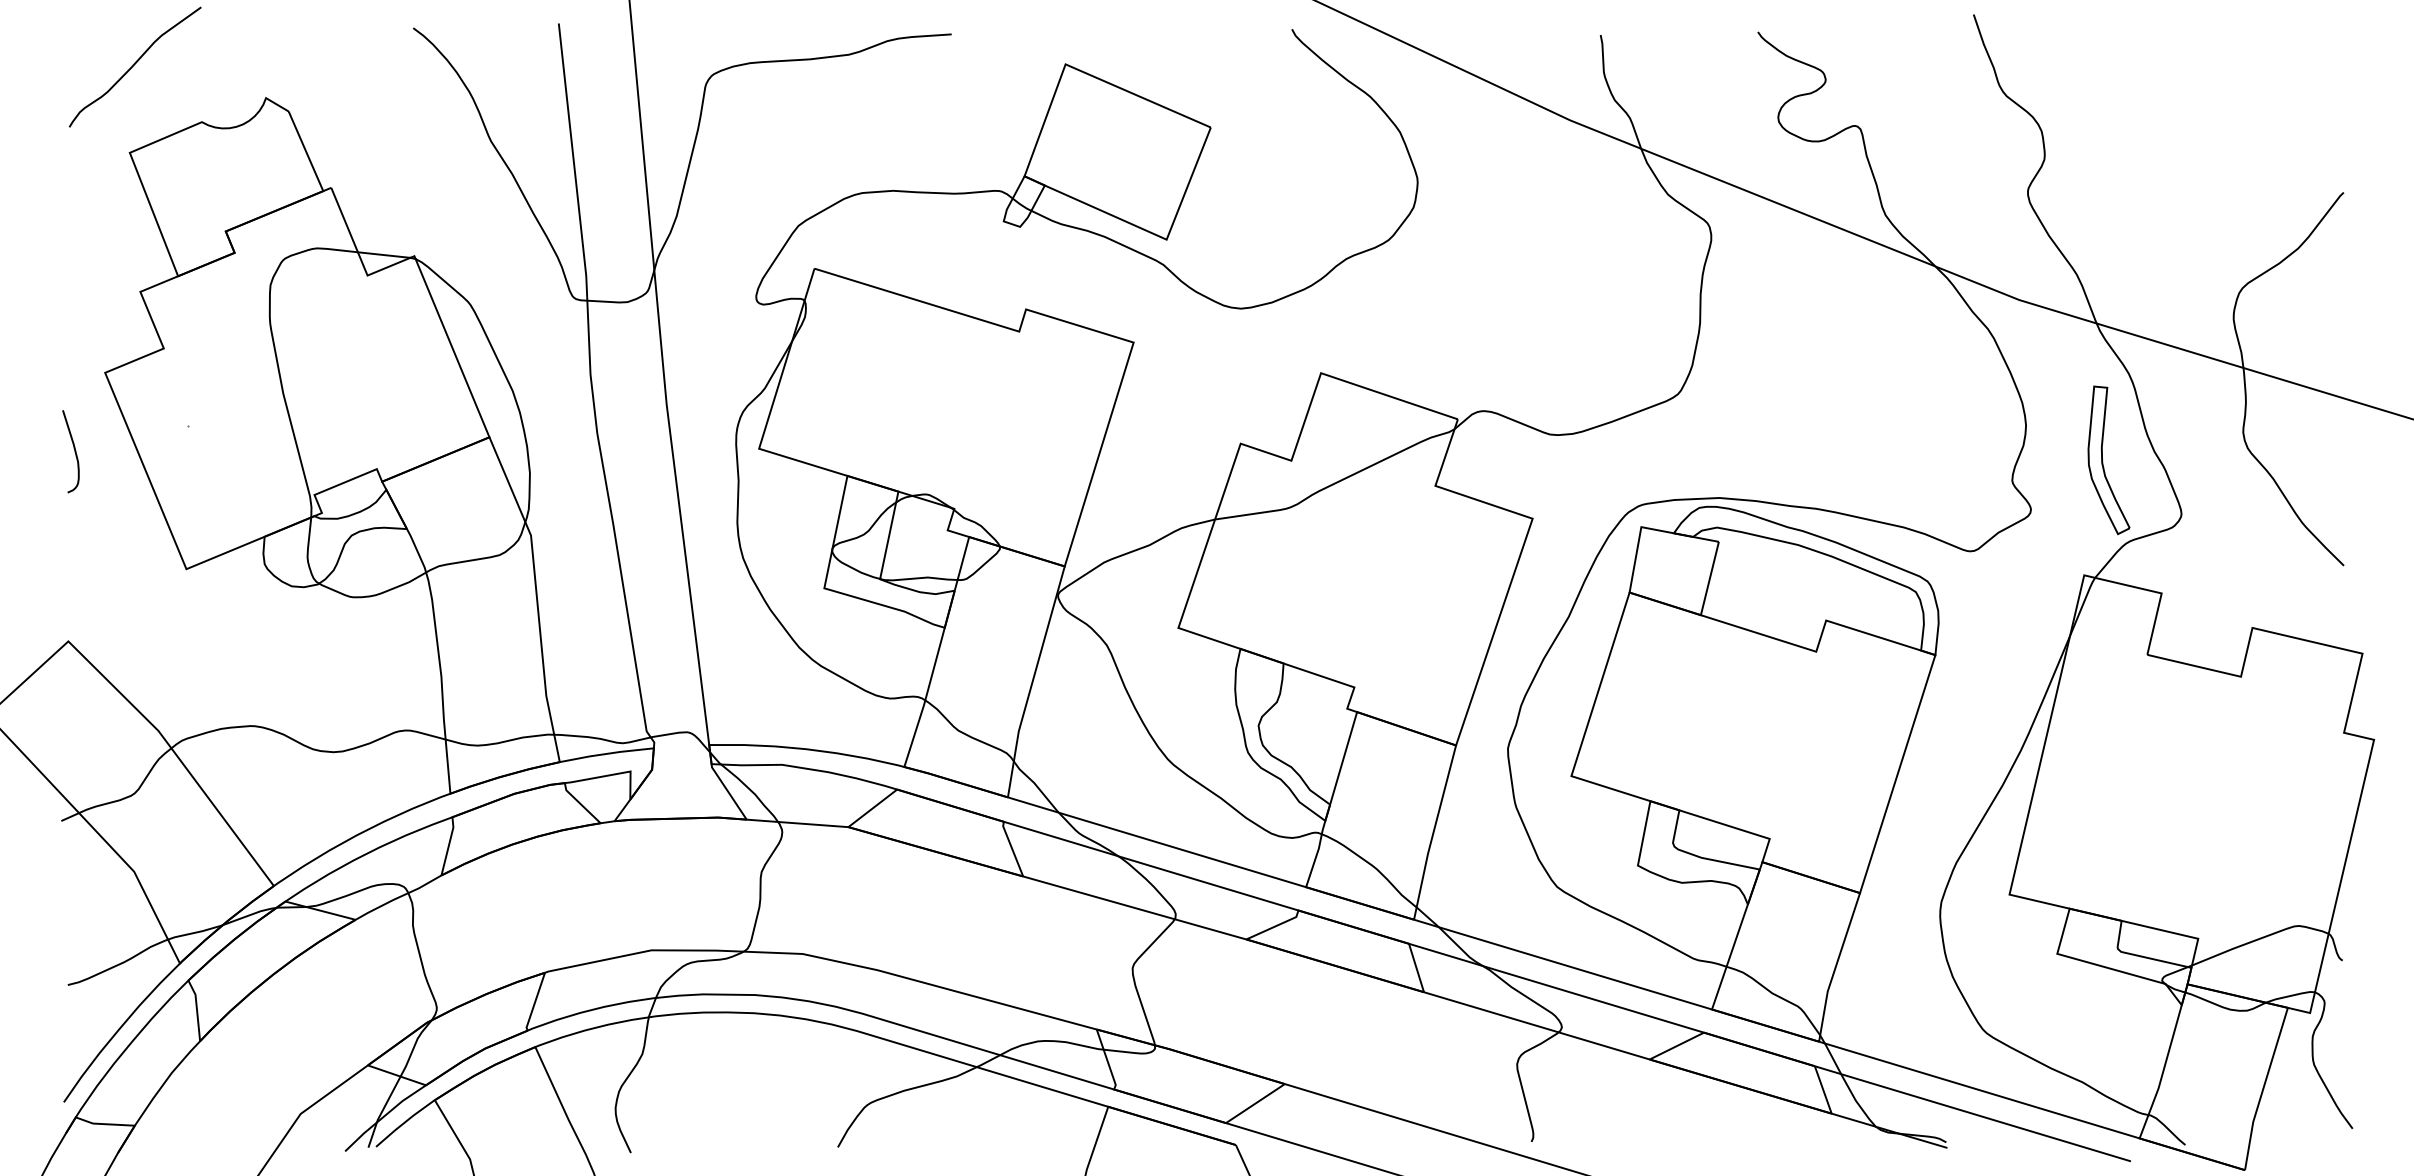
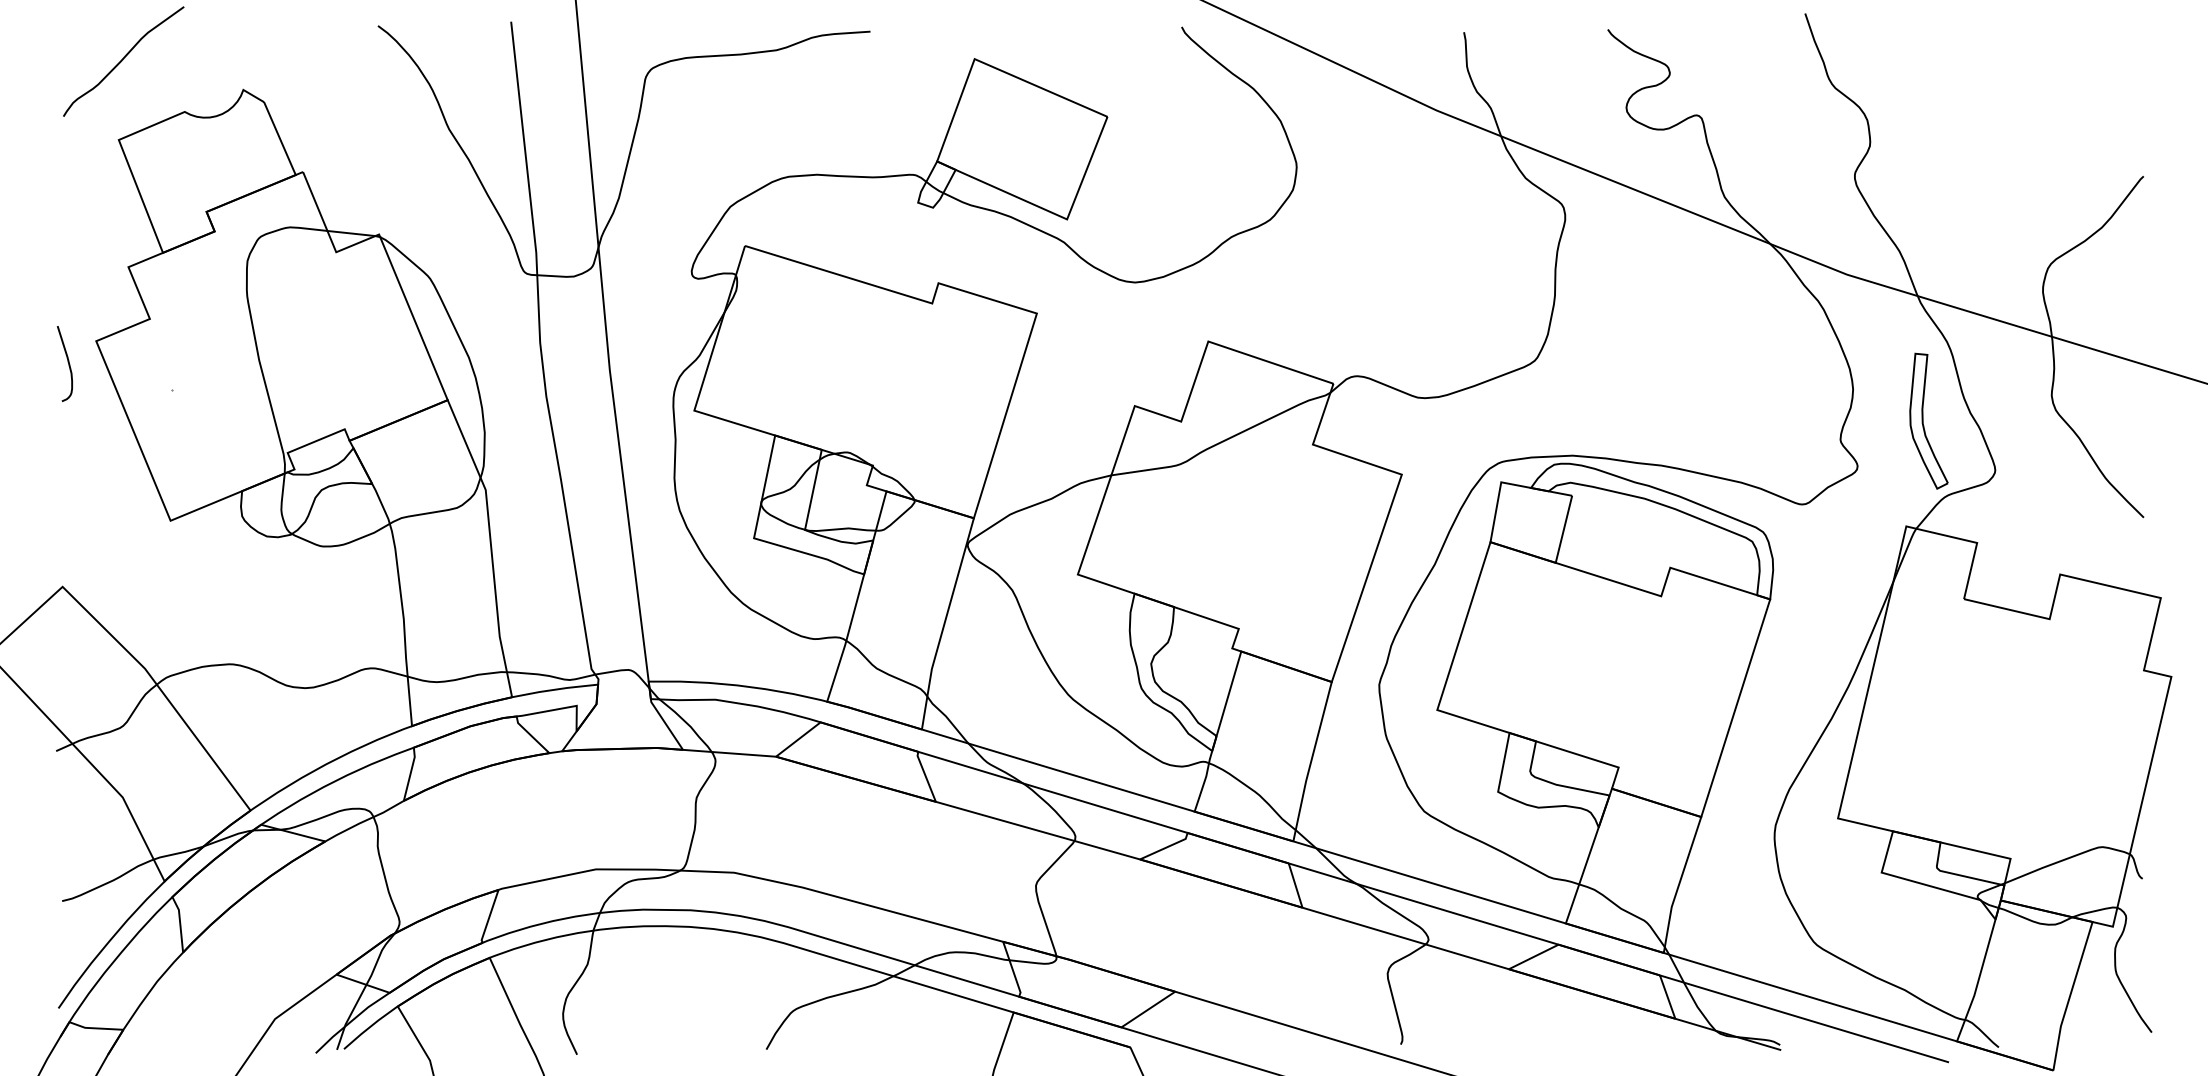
curve: (74, 451) -> (68, 363), moved

